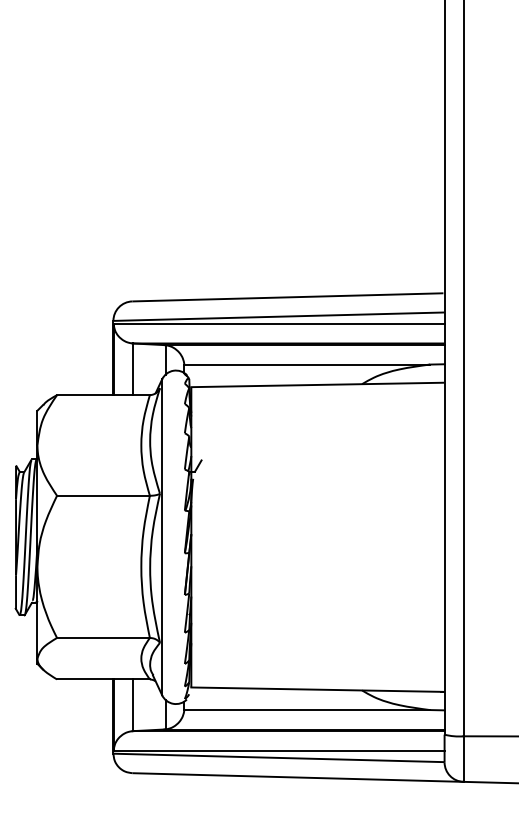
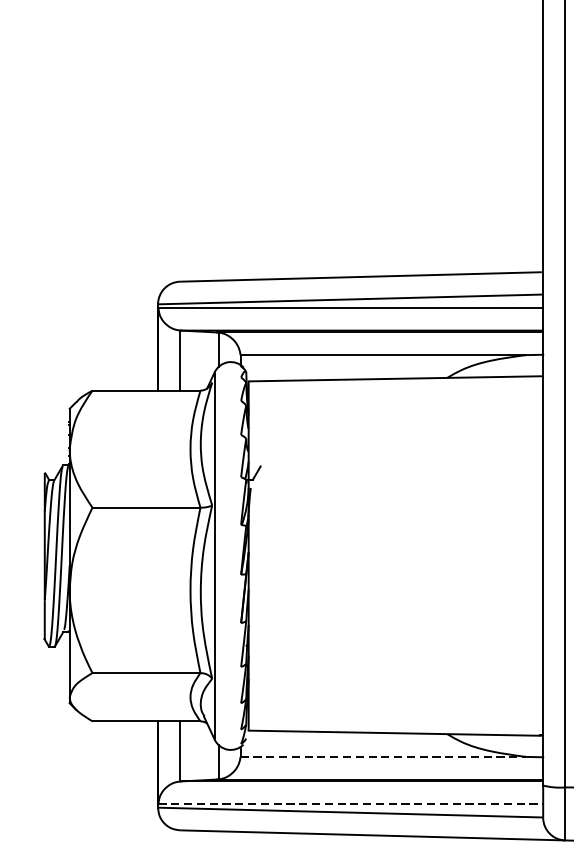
line: (307, 710) -> (383, 757), solid -> dashed
line: (279, 750) -> (351, 803), solid -> dashed

